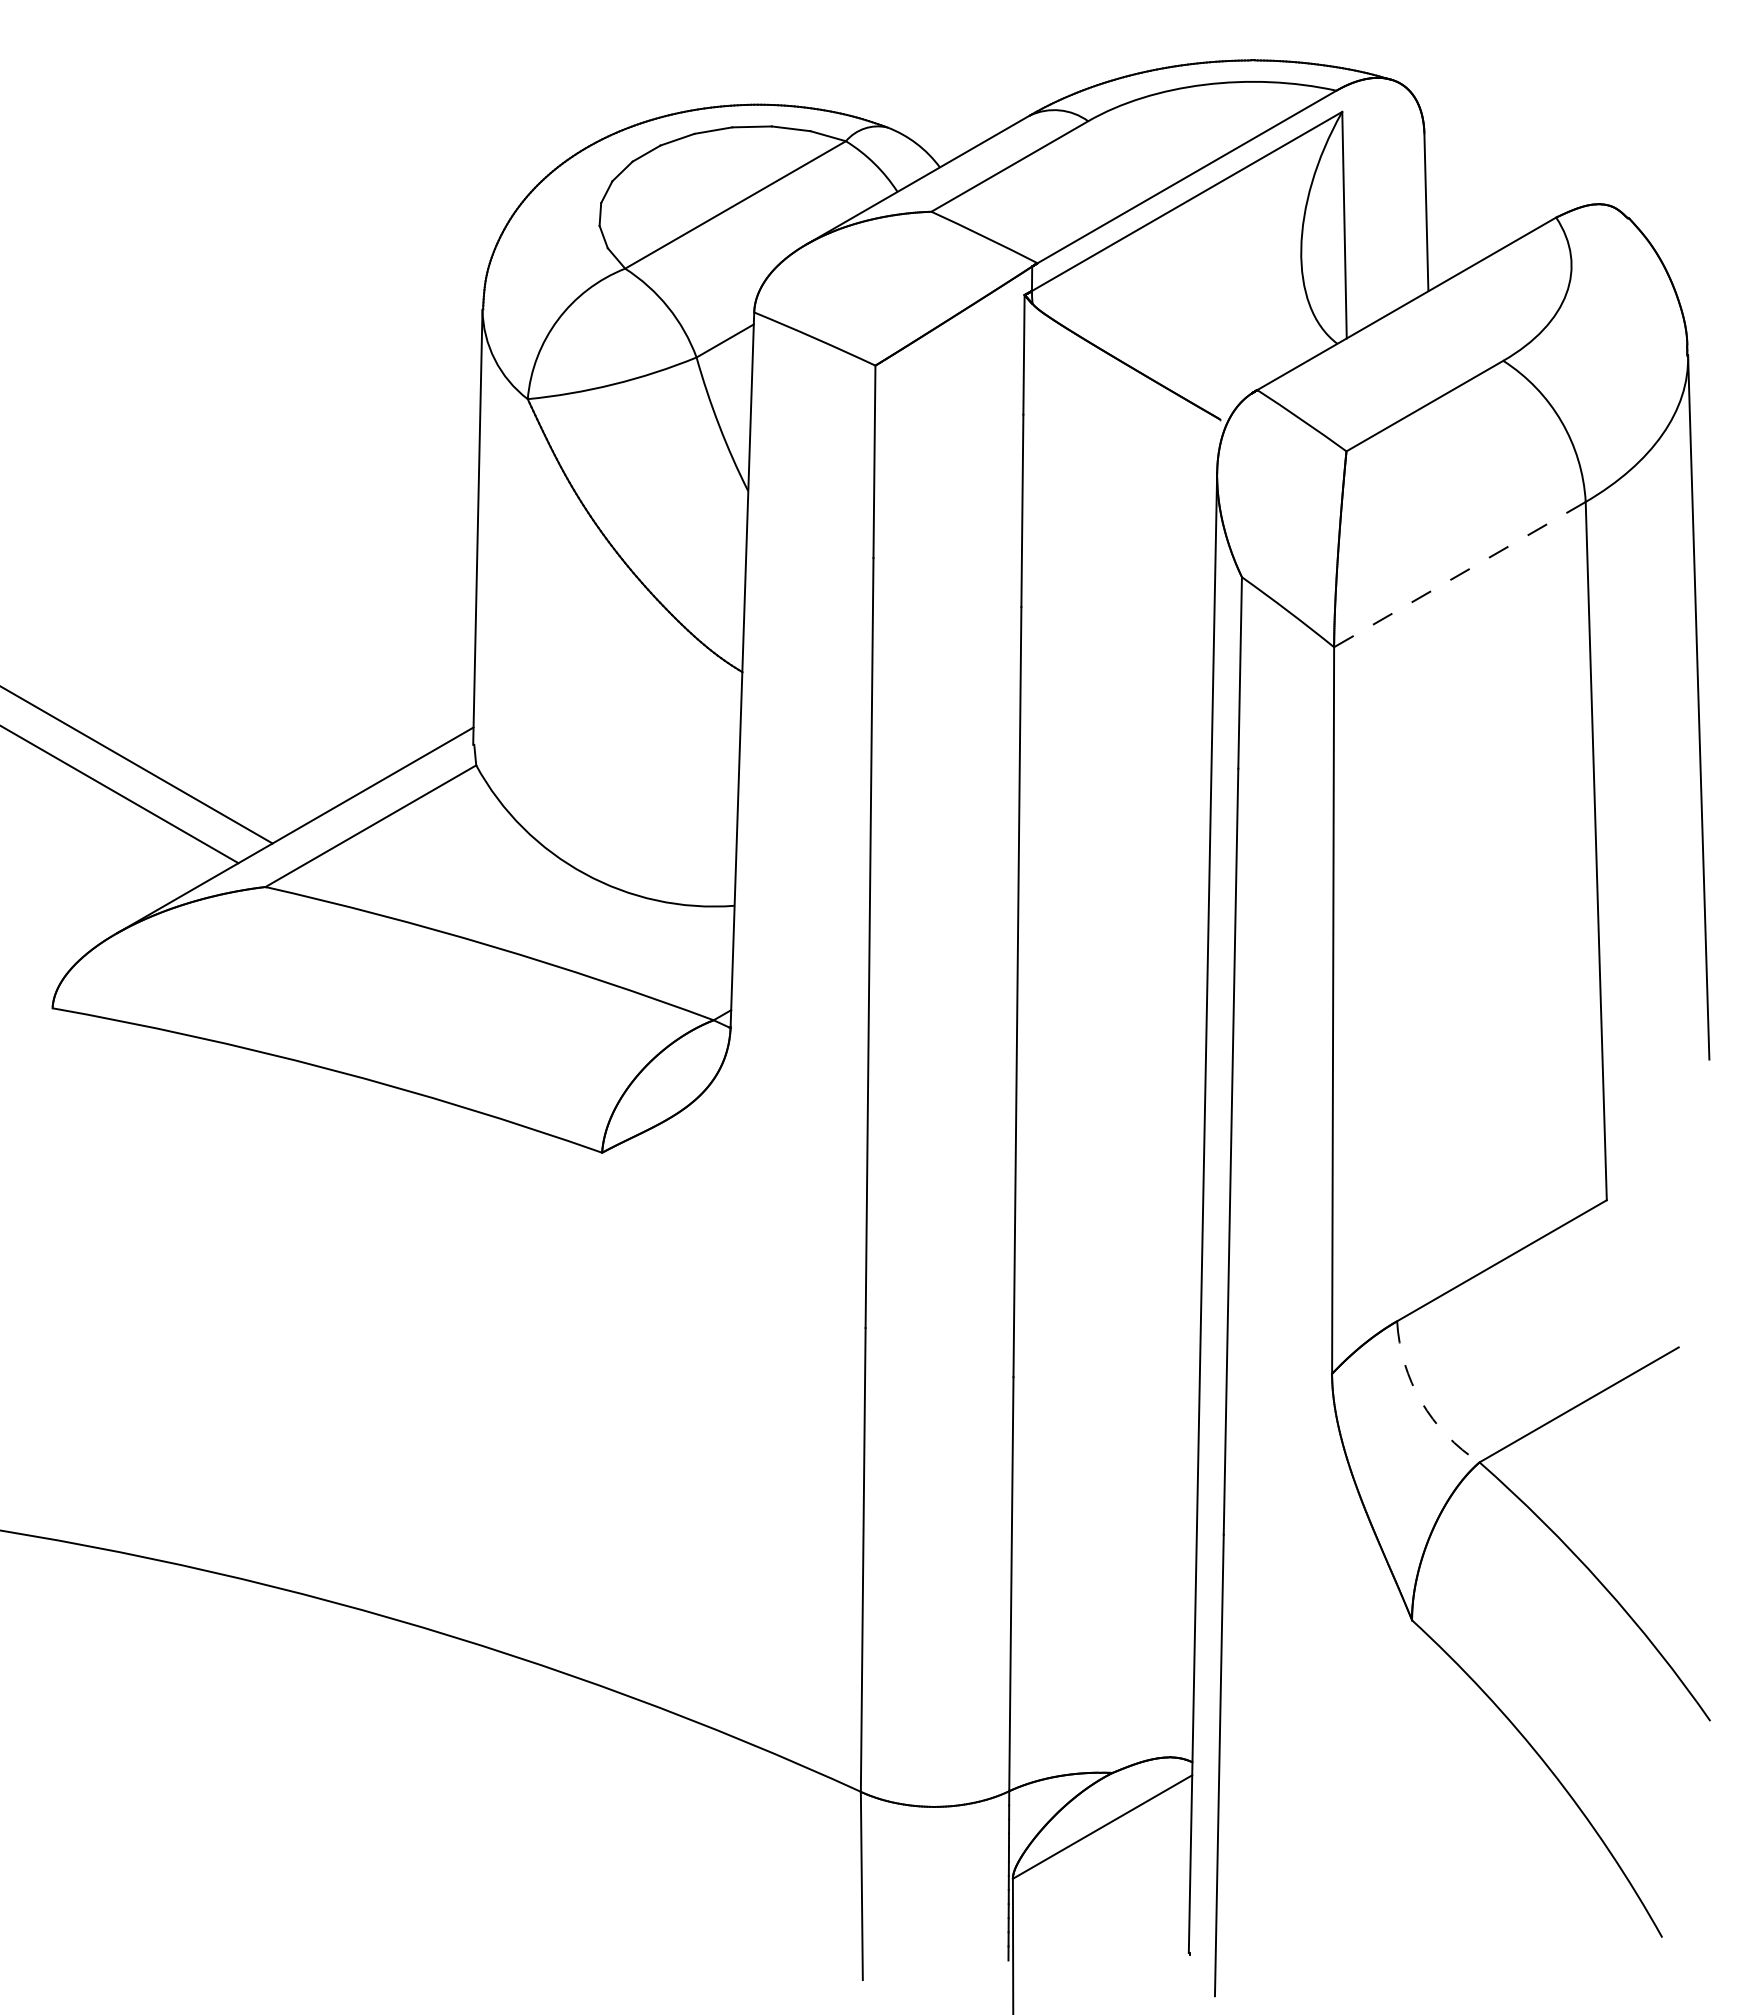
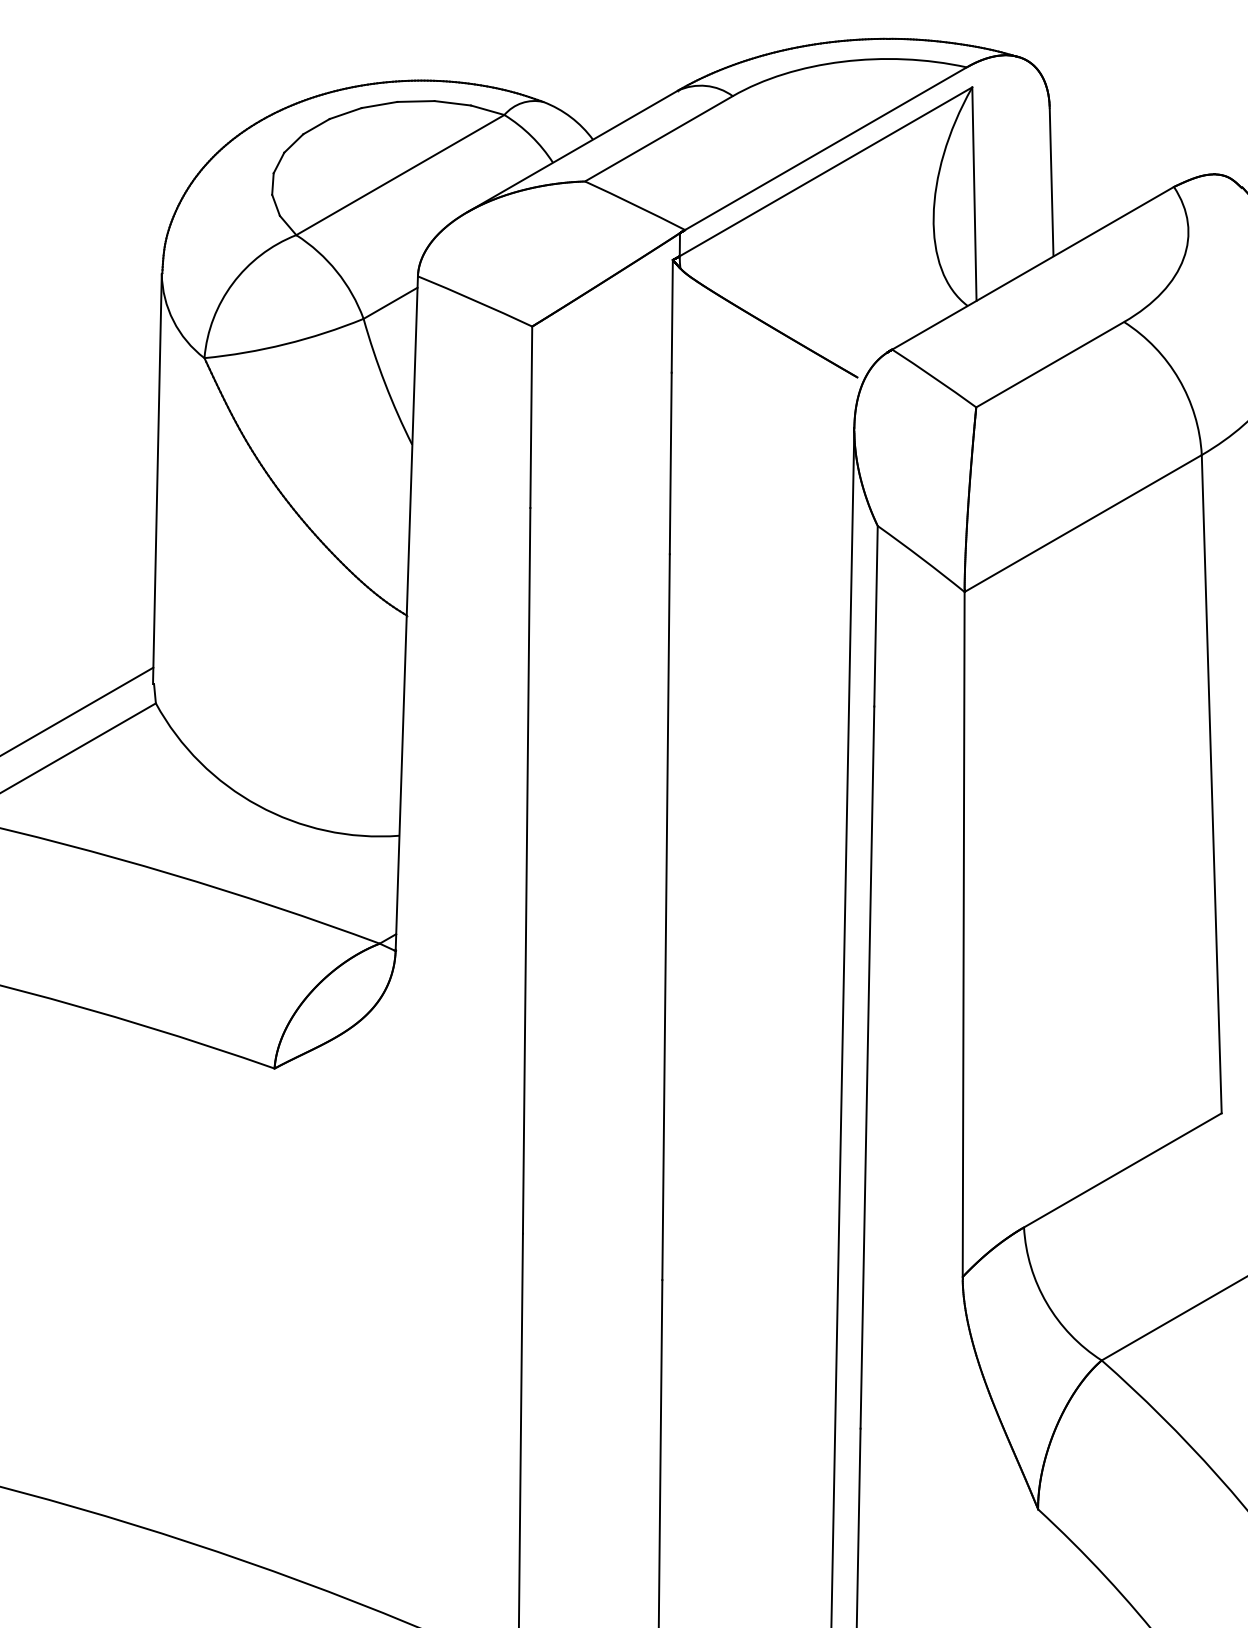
line: (1459, 574) -> (1082, 523), dashed -> solid
arc: (1421, 1401) -> (1046, 1303), dashed -> solid

